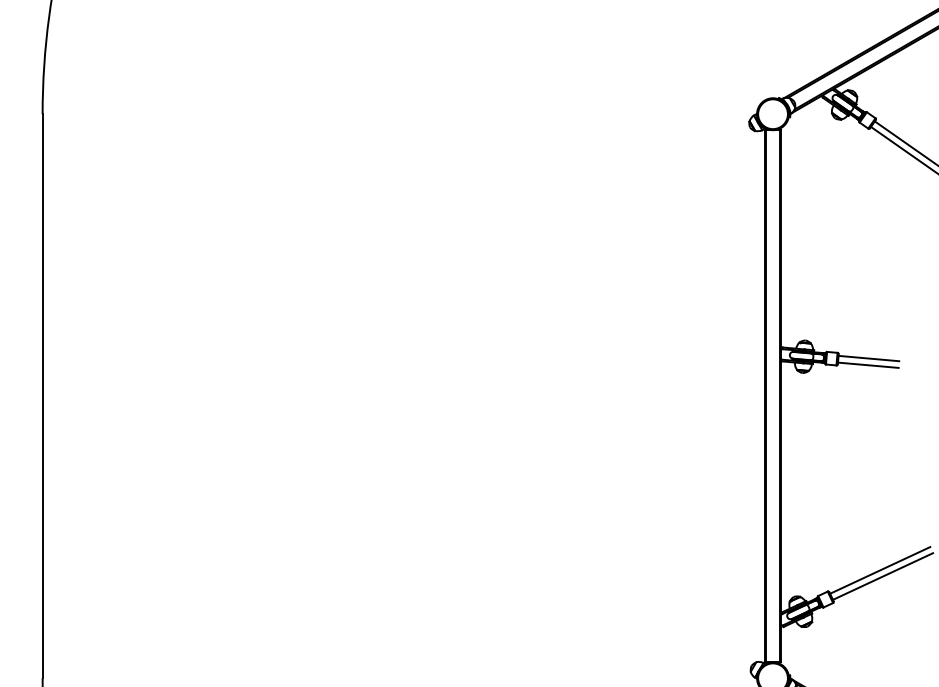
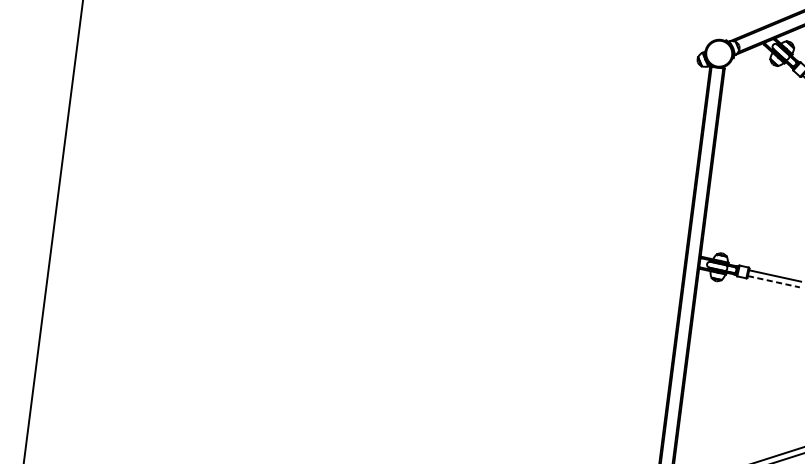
line: (868, 365) -> (774, 281), solid -> dashed

